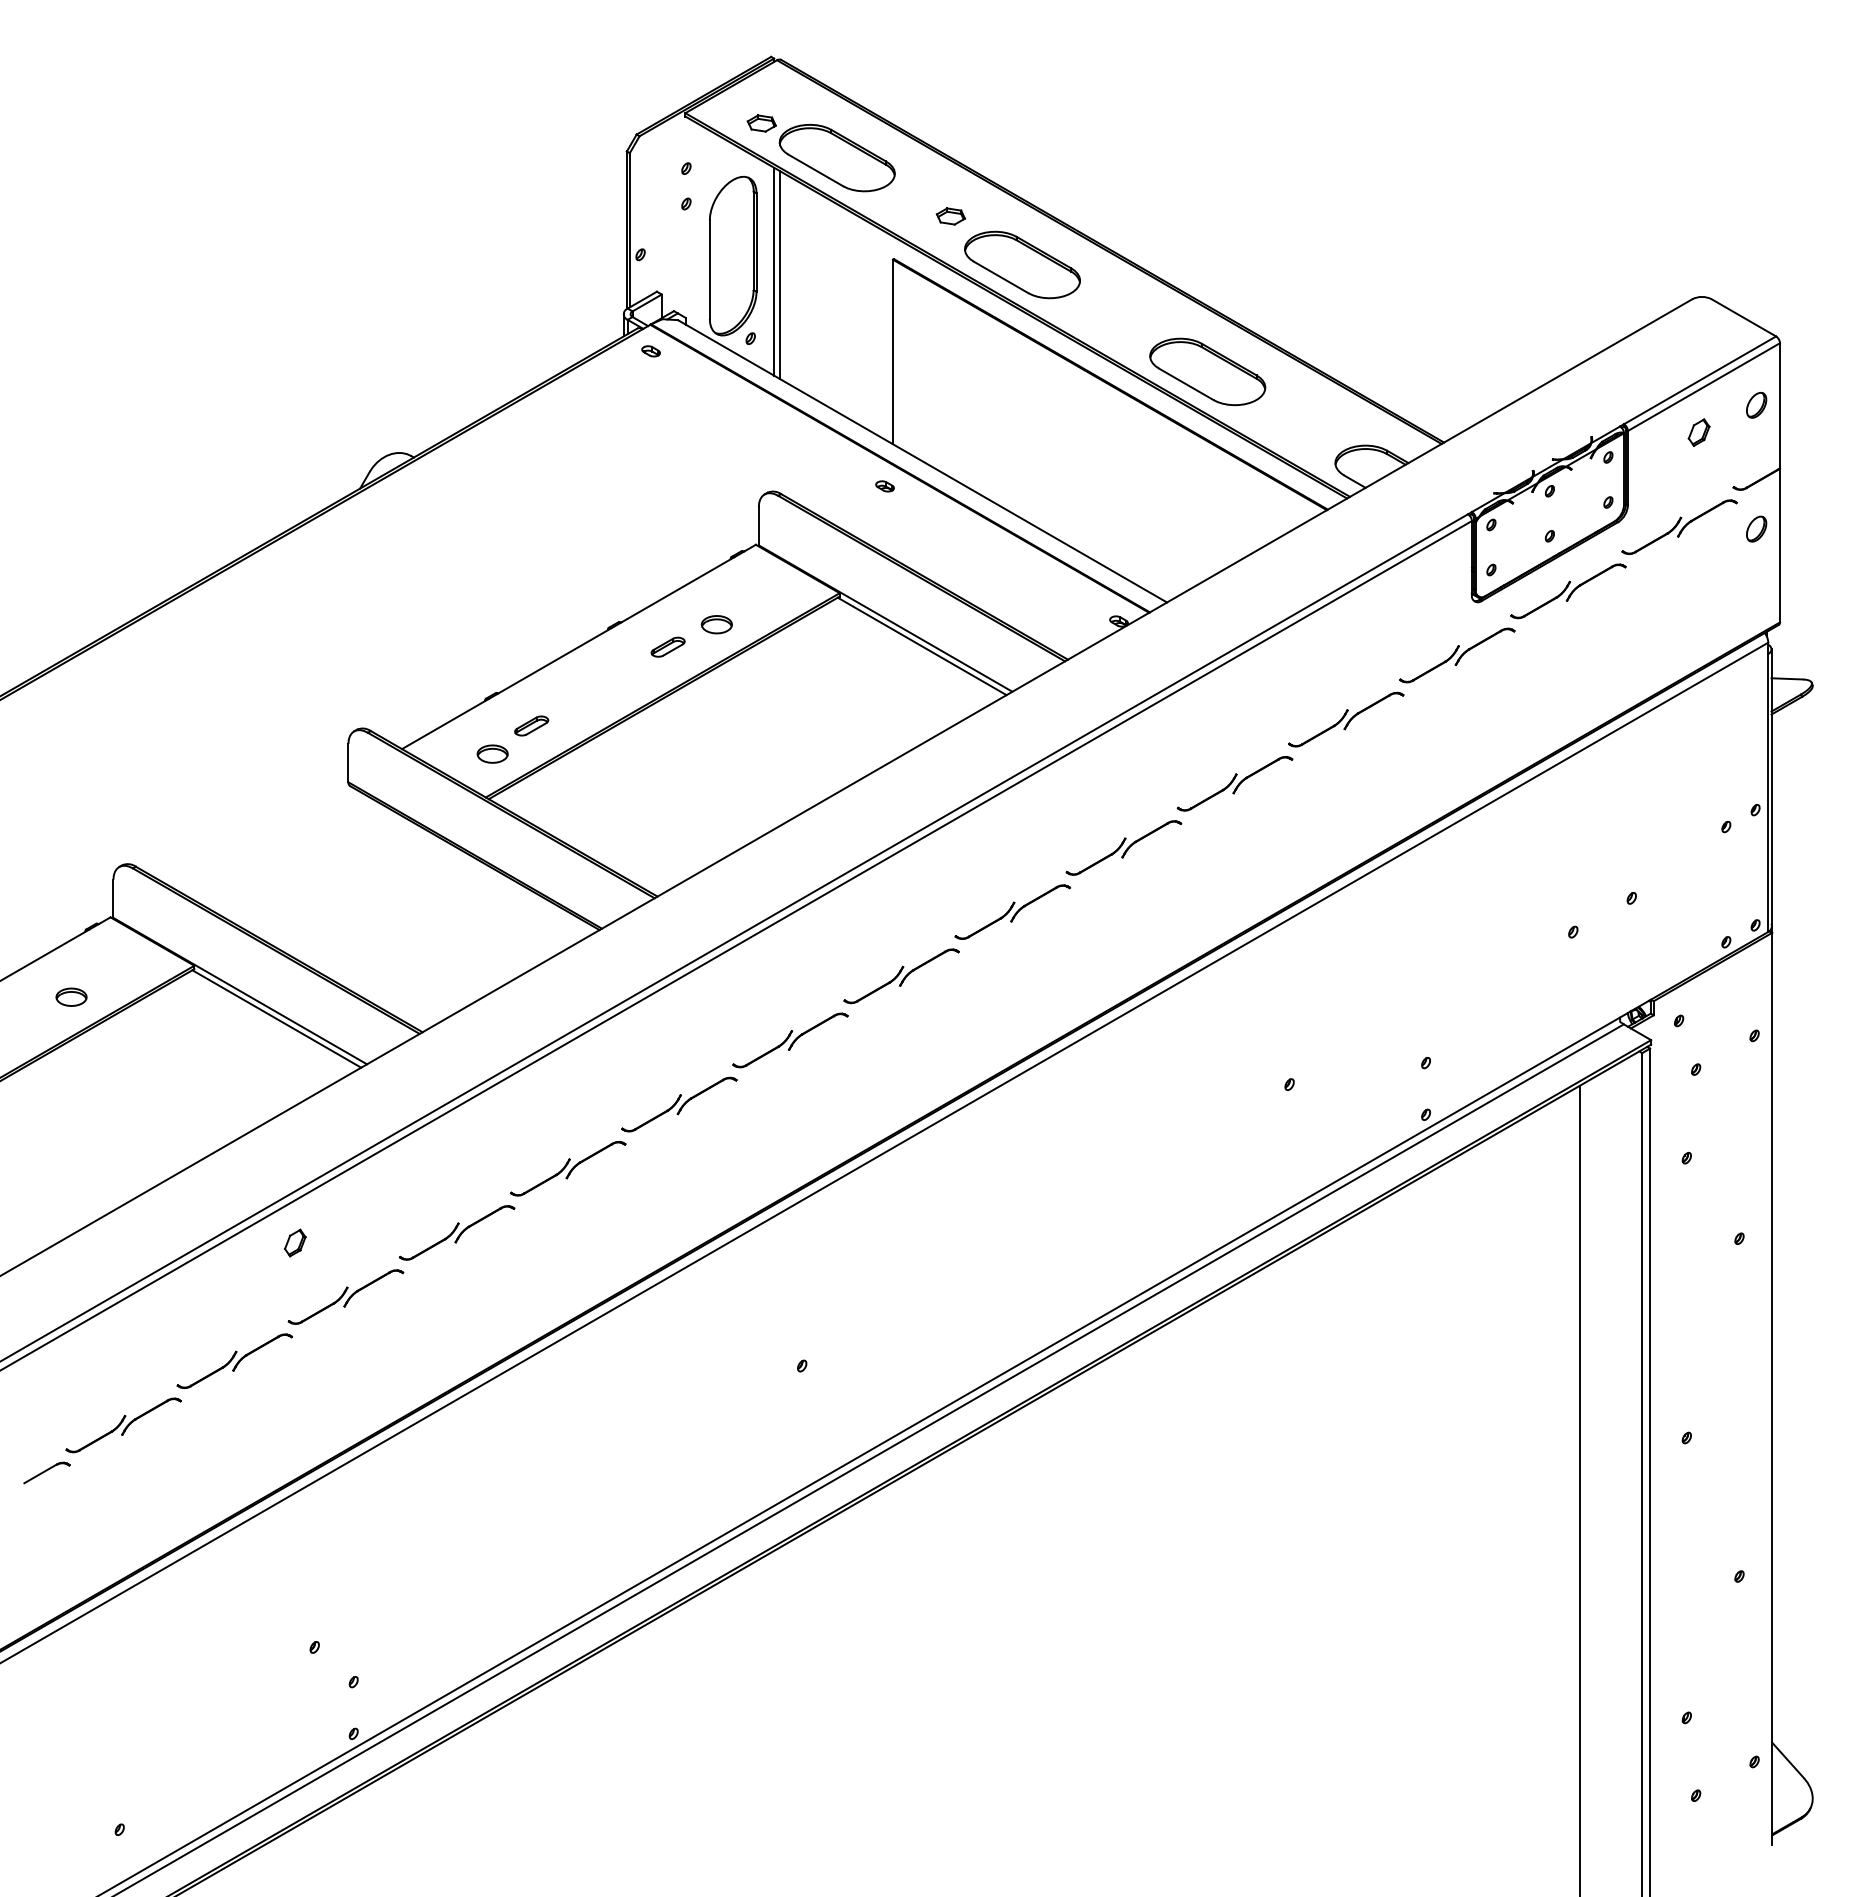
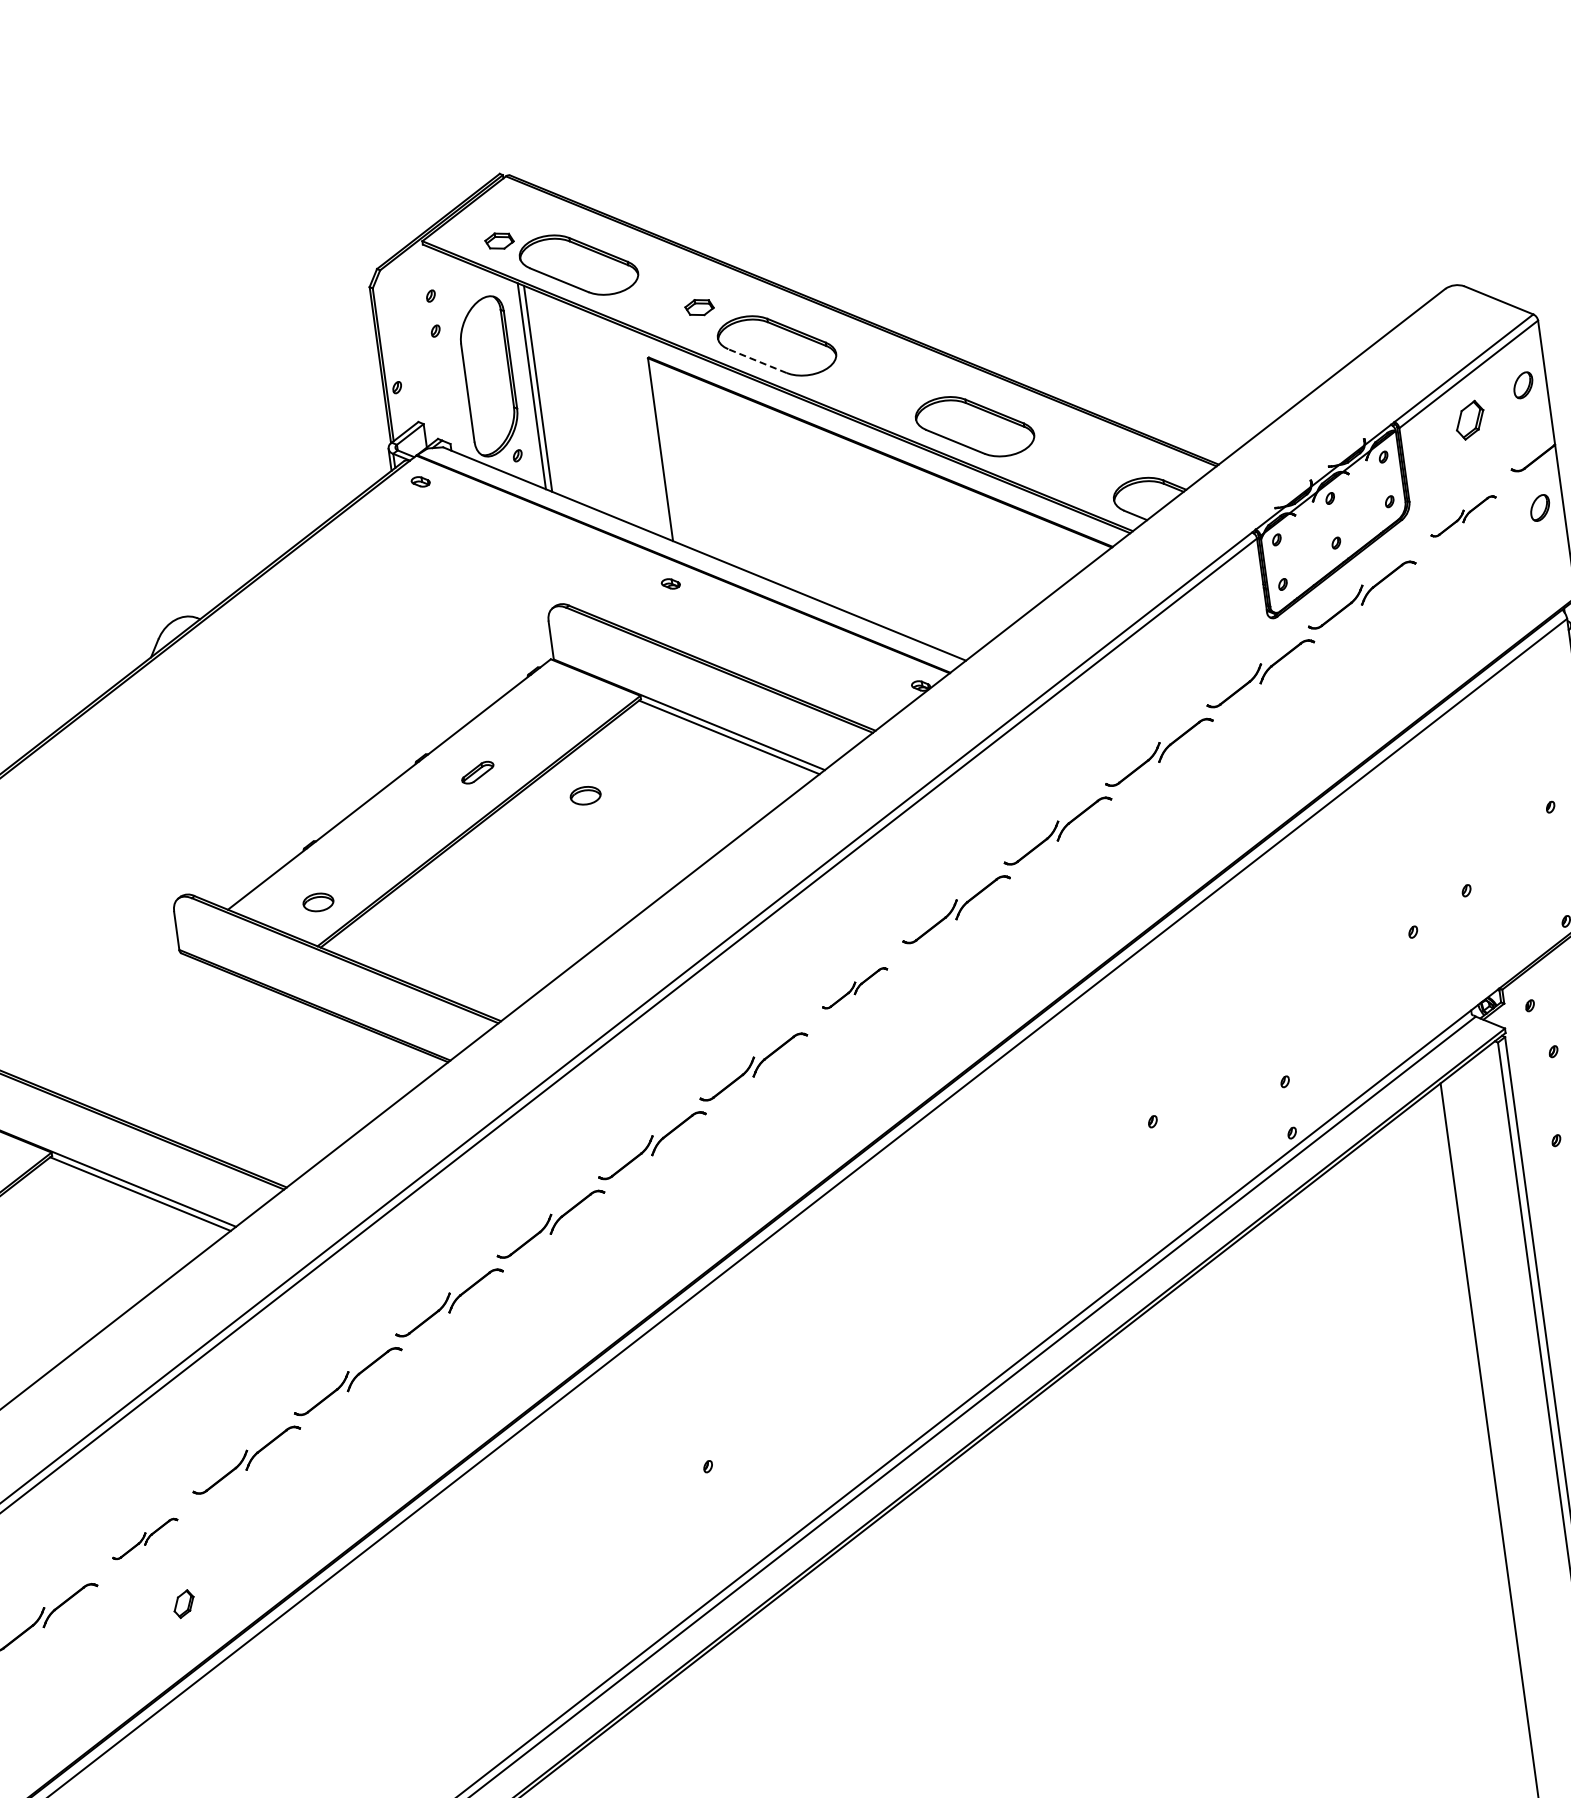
line: (1001, 277) -> (757, 361), solid -> dashed
part: (1698, 432) -> (1469, 420), size x1.4
part: (1679, 526) -> (1463, 515), size x0.6
part: (716, 624) -> (585, 795), moved
part: (531, 725) -> (353, 868), removed
part: (1012, 911) -> (854, 987), size x0.6
part: (295, 1242) -> (184, 1603), moved
part: (234, 1361) -> (145, 1539), size x0.6

